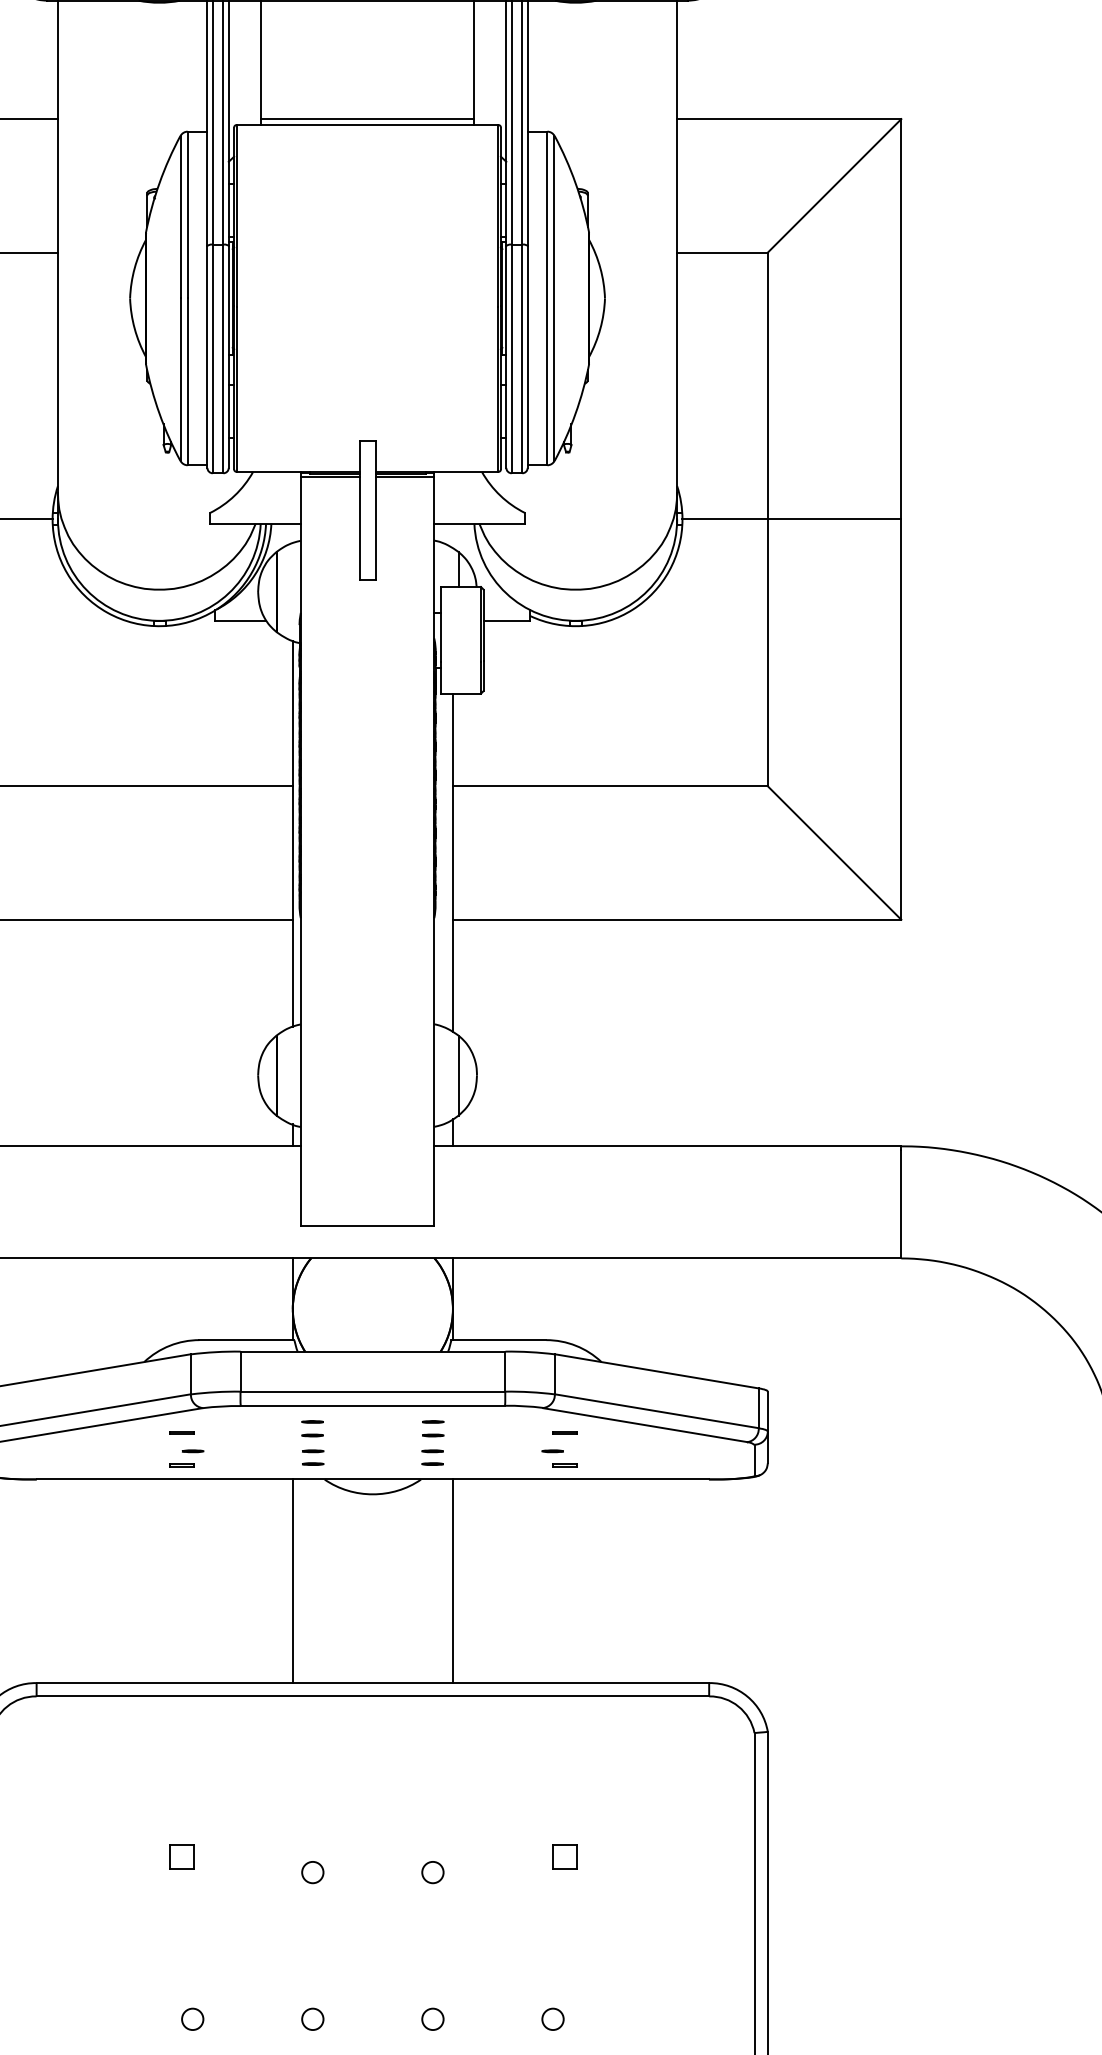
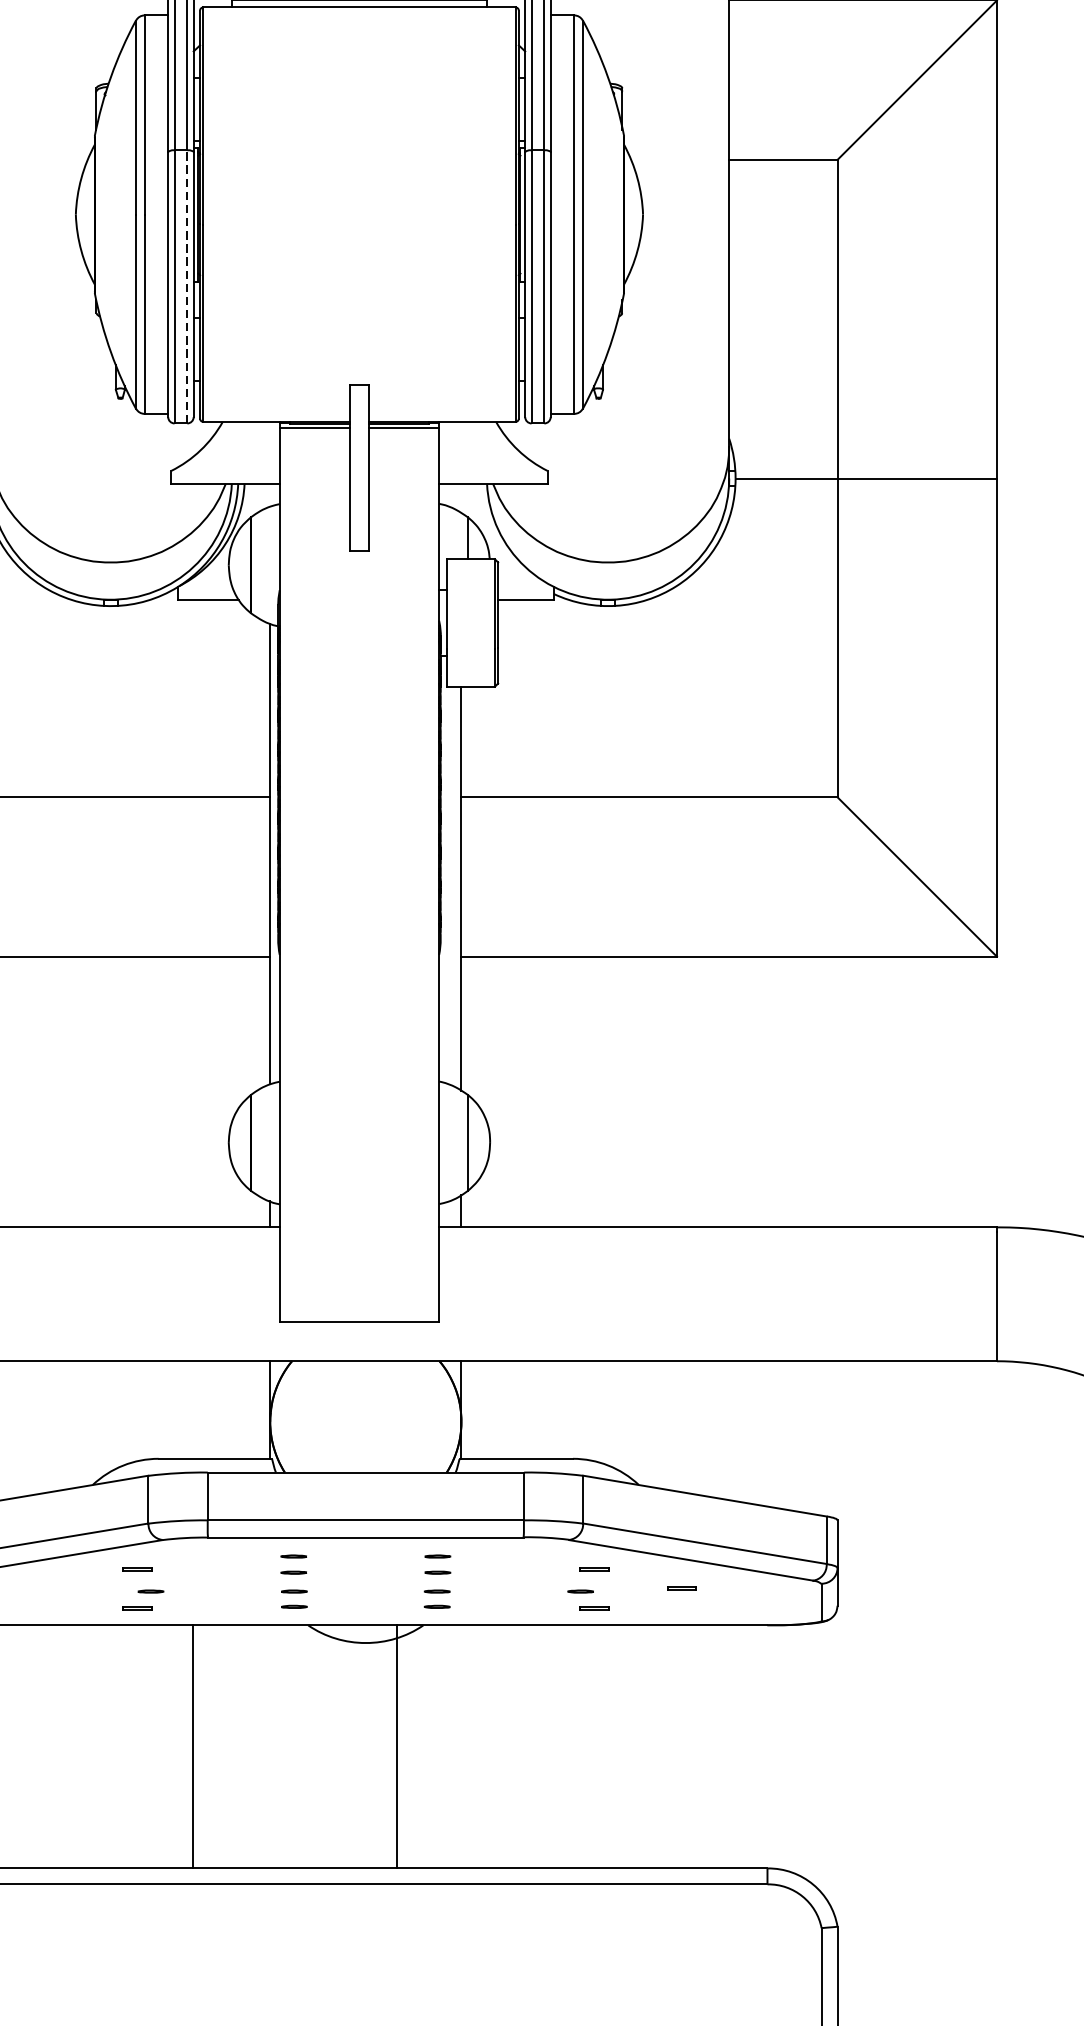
line: (223, 358) -> (187, 286), solid -> dashed
line: (637, 1448) -> (681, 1588), added
line: (292, 1581) -> (192, 1747), moved
line: (452, 1581) -> (396, 1747), moved

